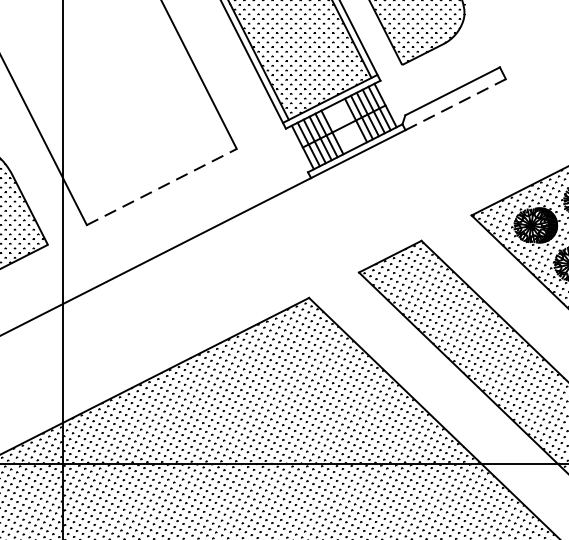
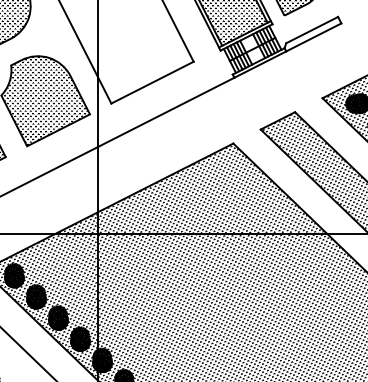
line: (455, 104) -> (313, 37), dashed -> solid
line: (161, 186) -> (152, 82), dashed -> solid

